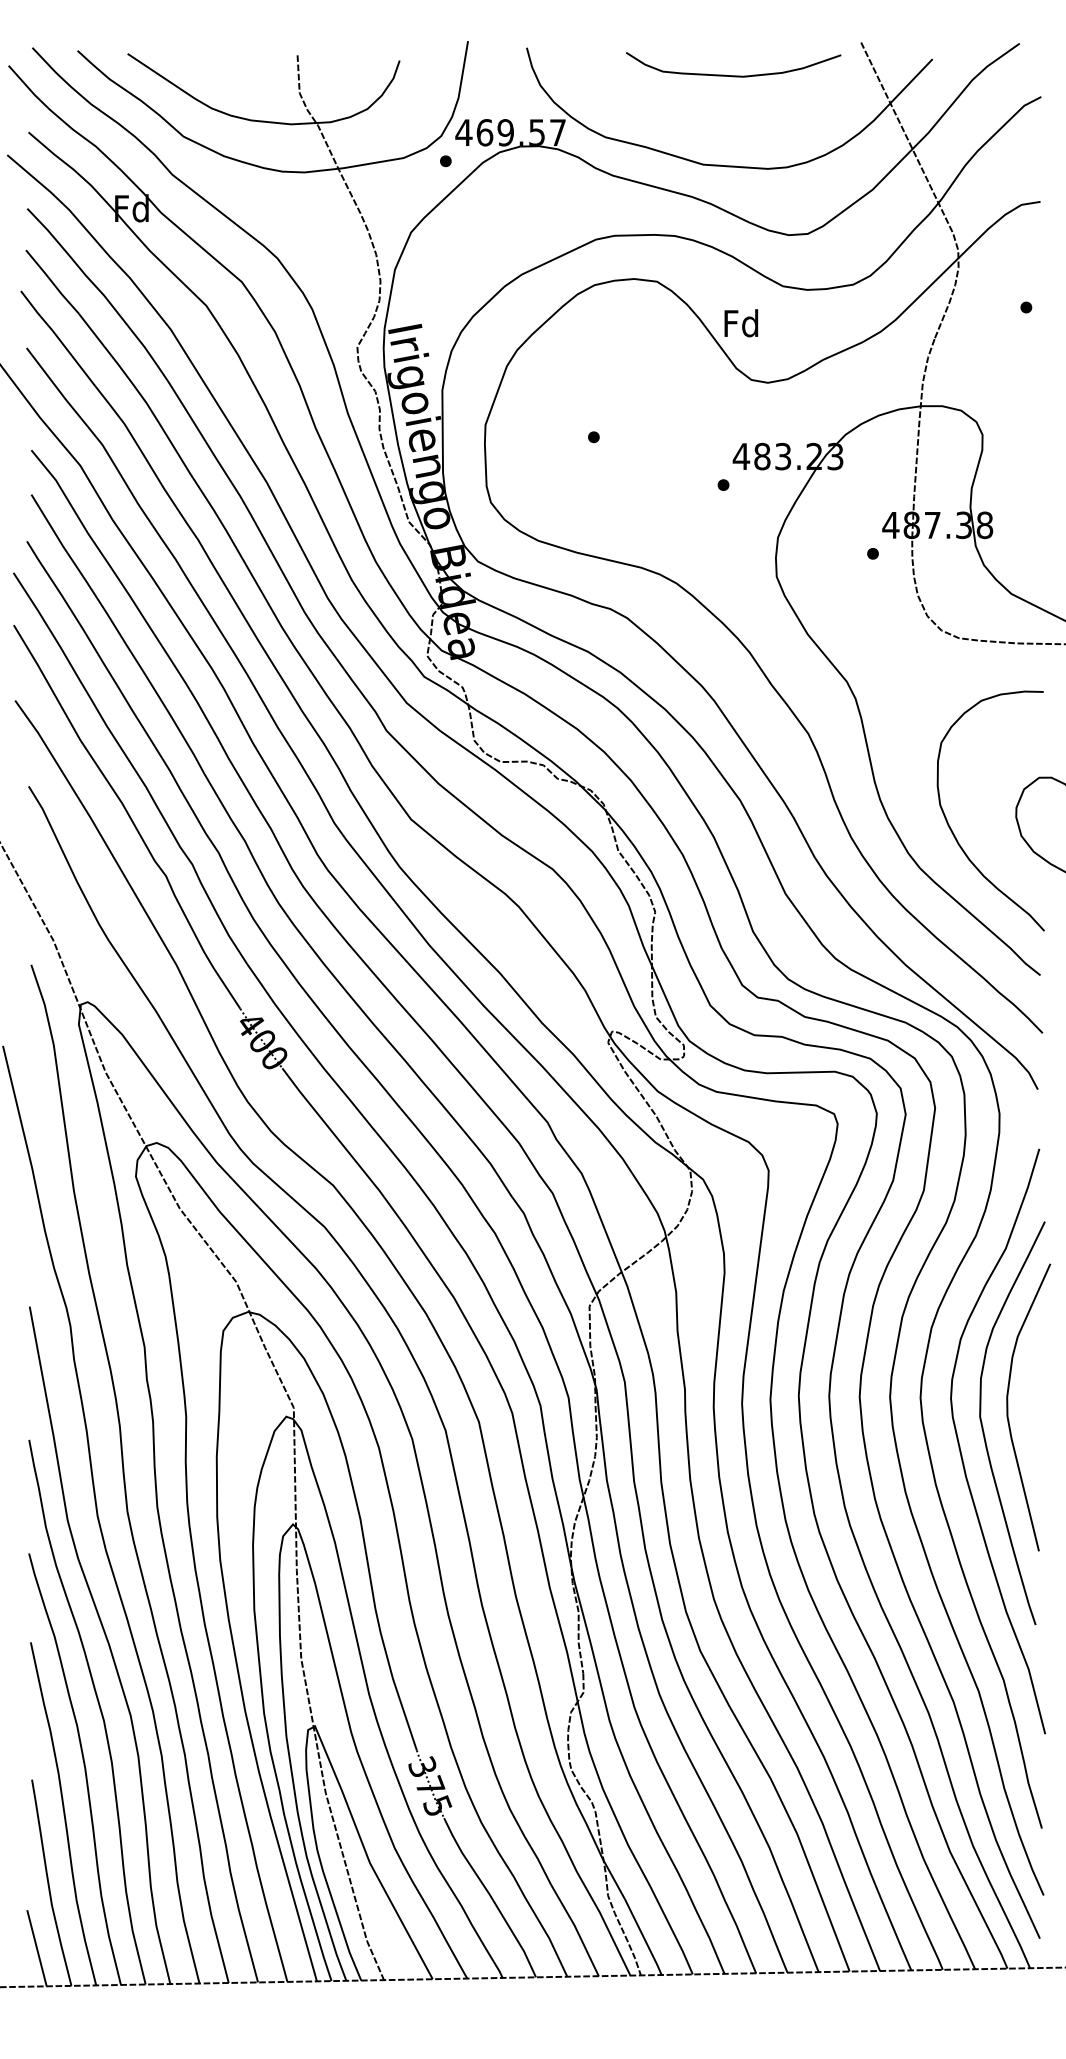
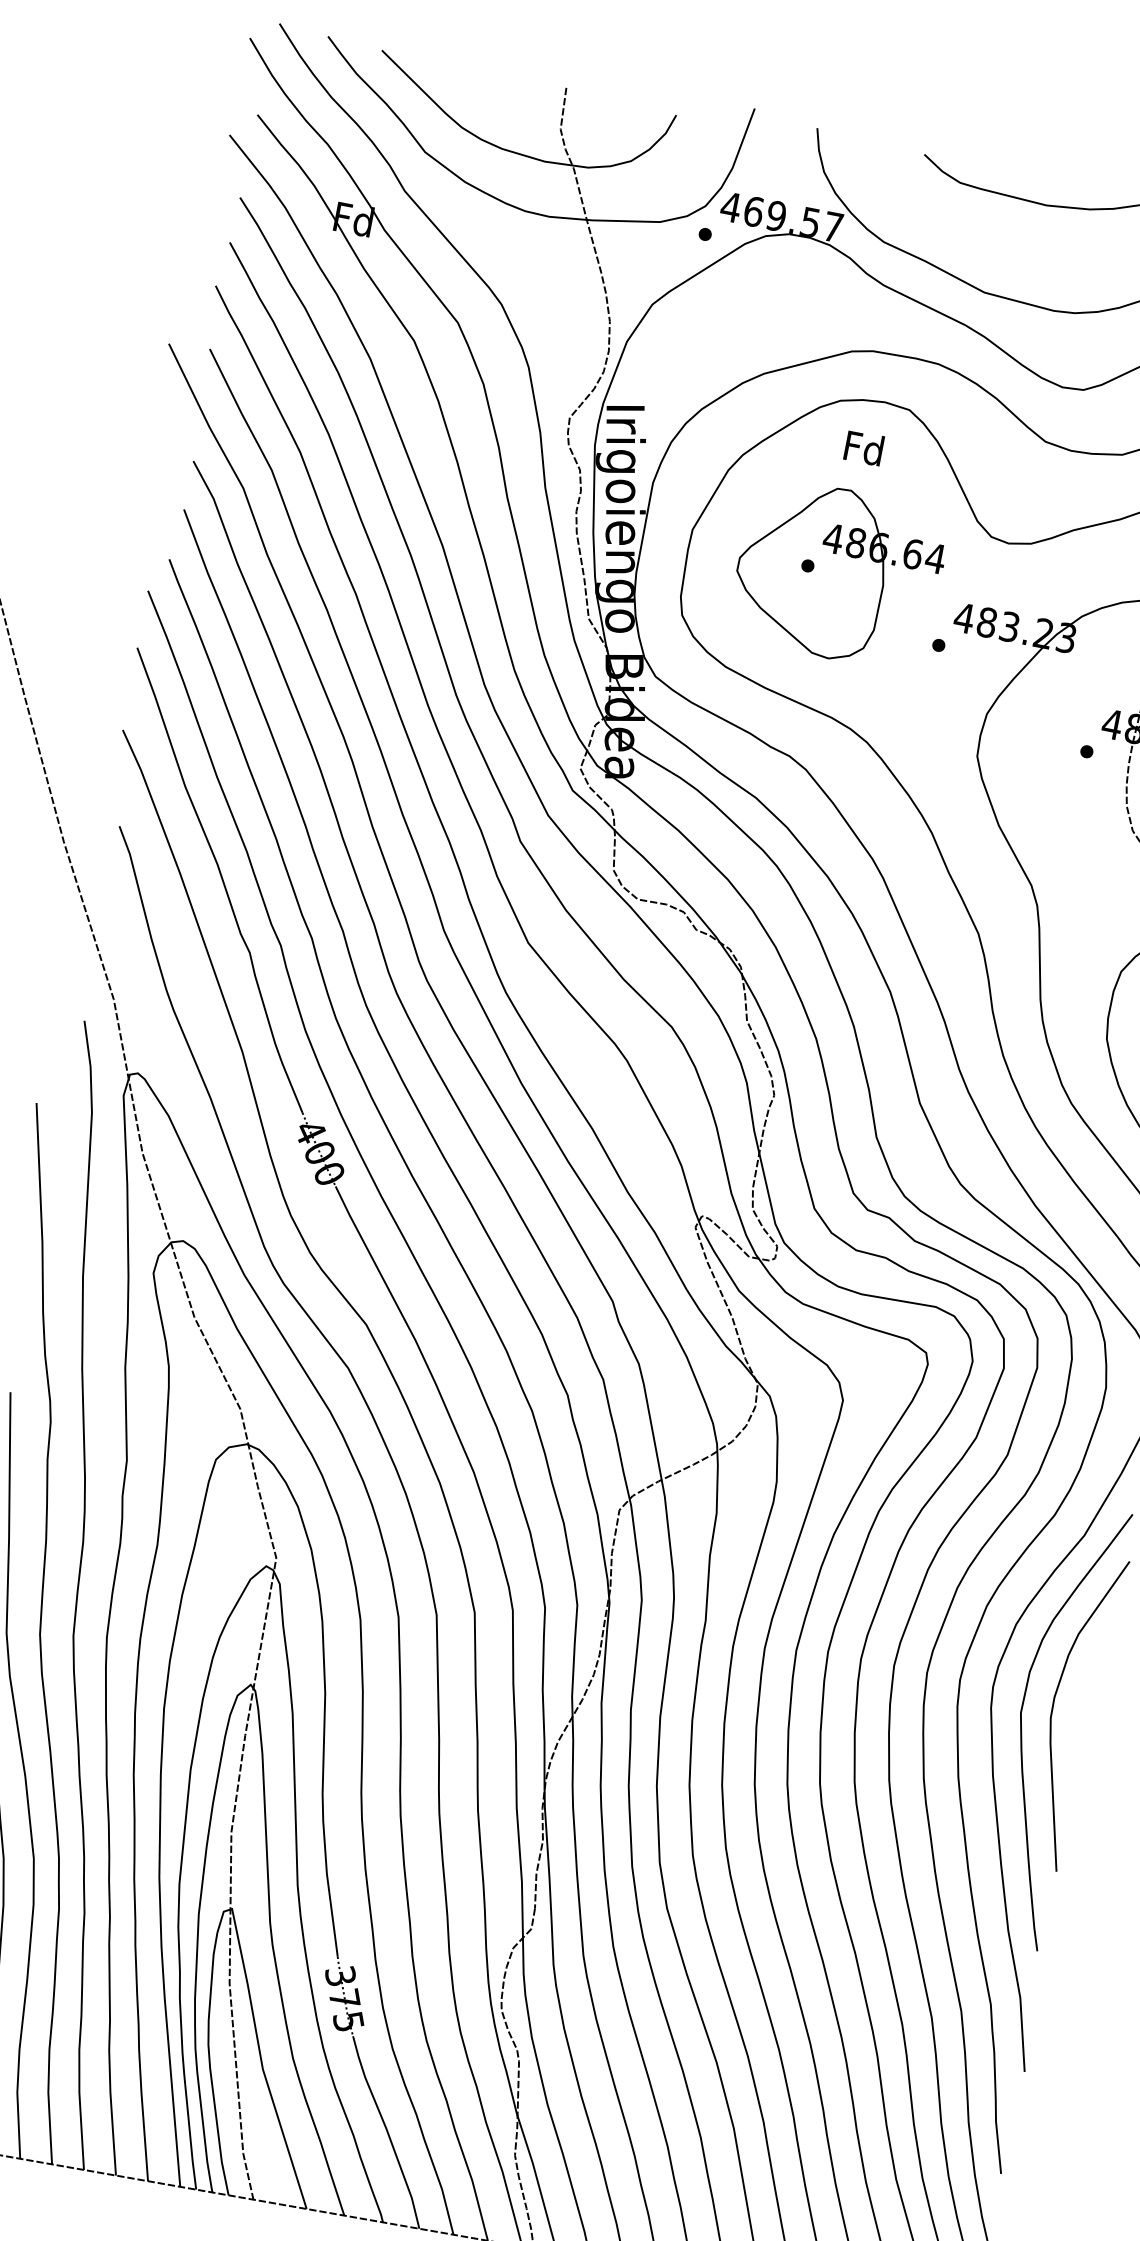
text: (741, 323) -> (864, 448), moved
part: (622, 439) -> (838, 574), added

